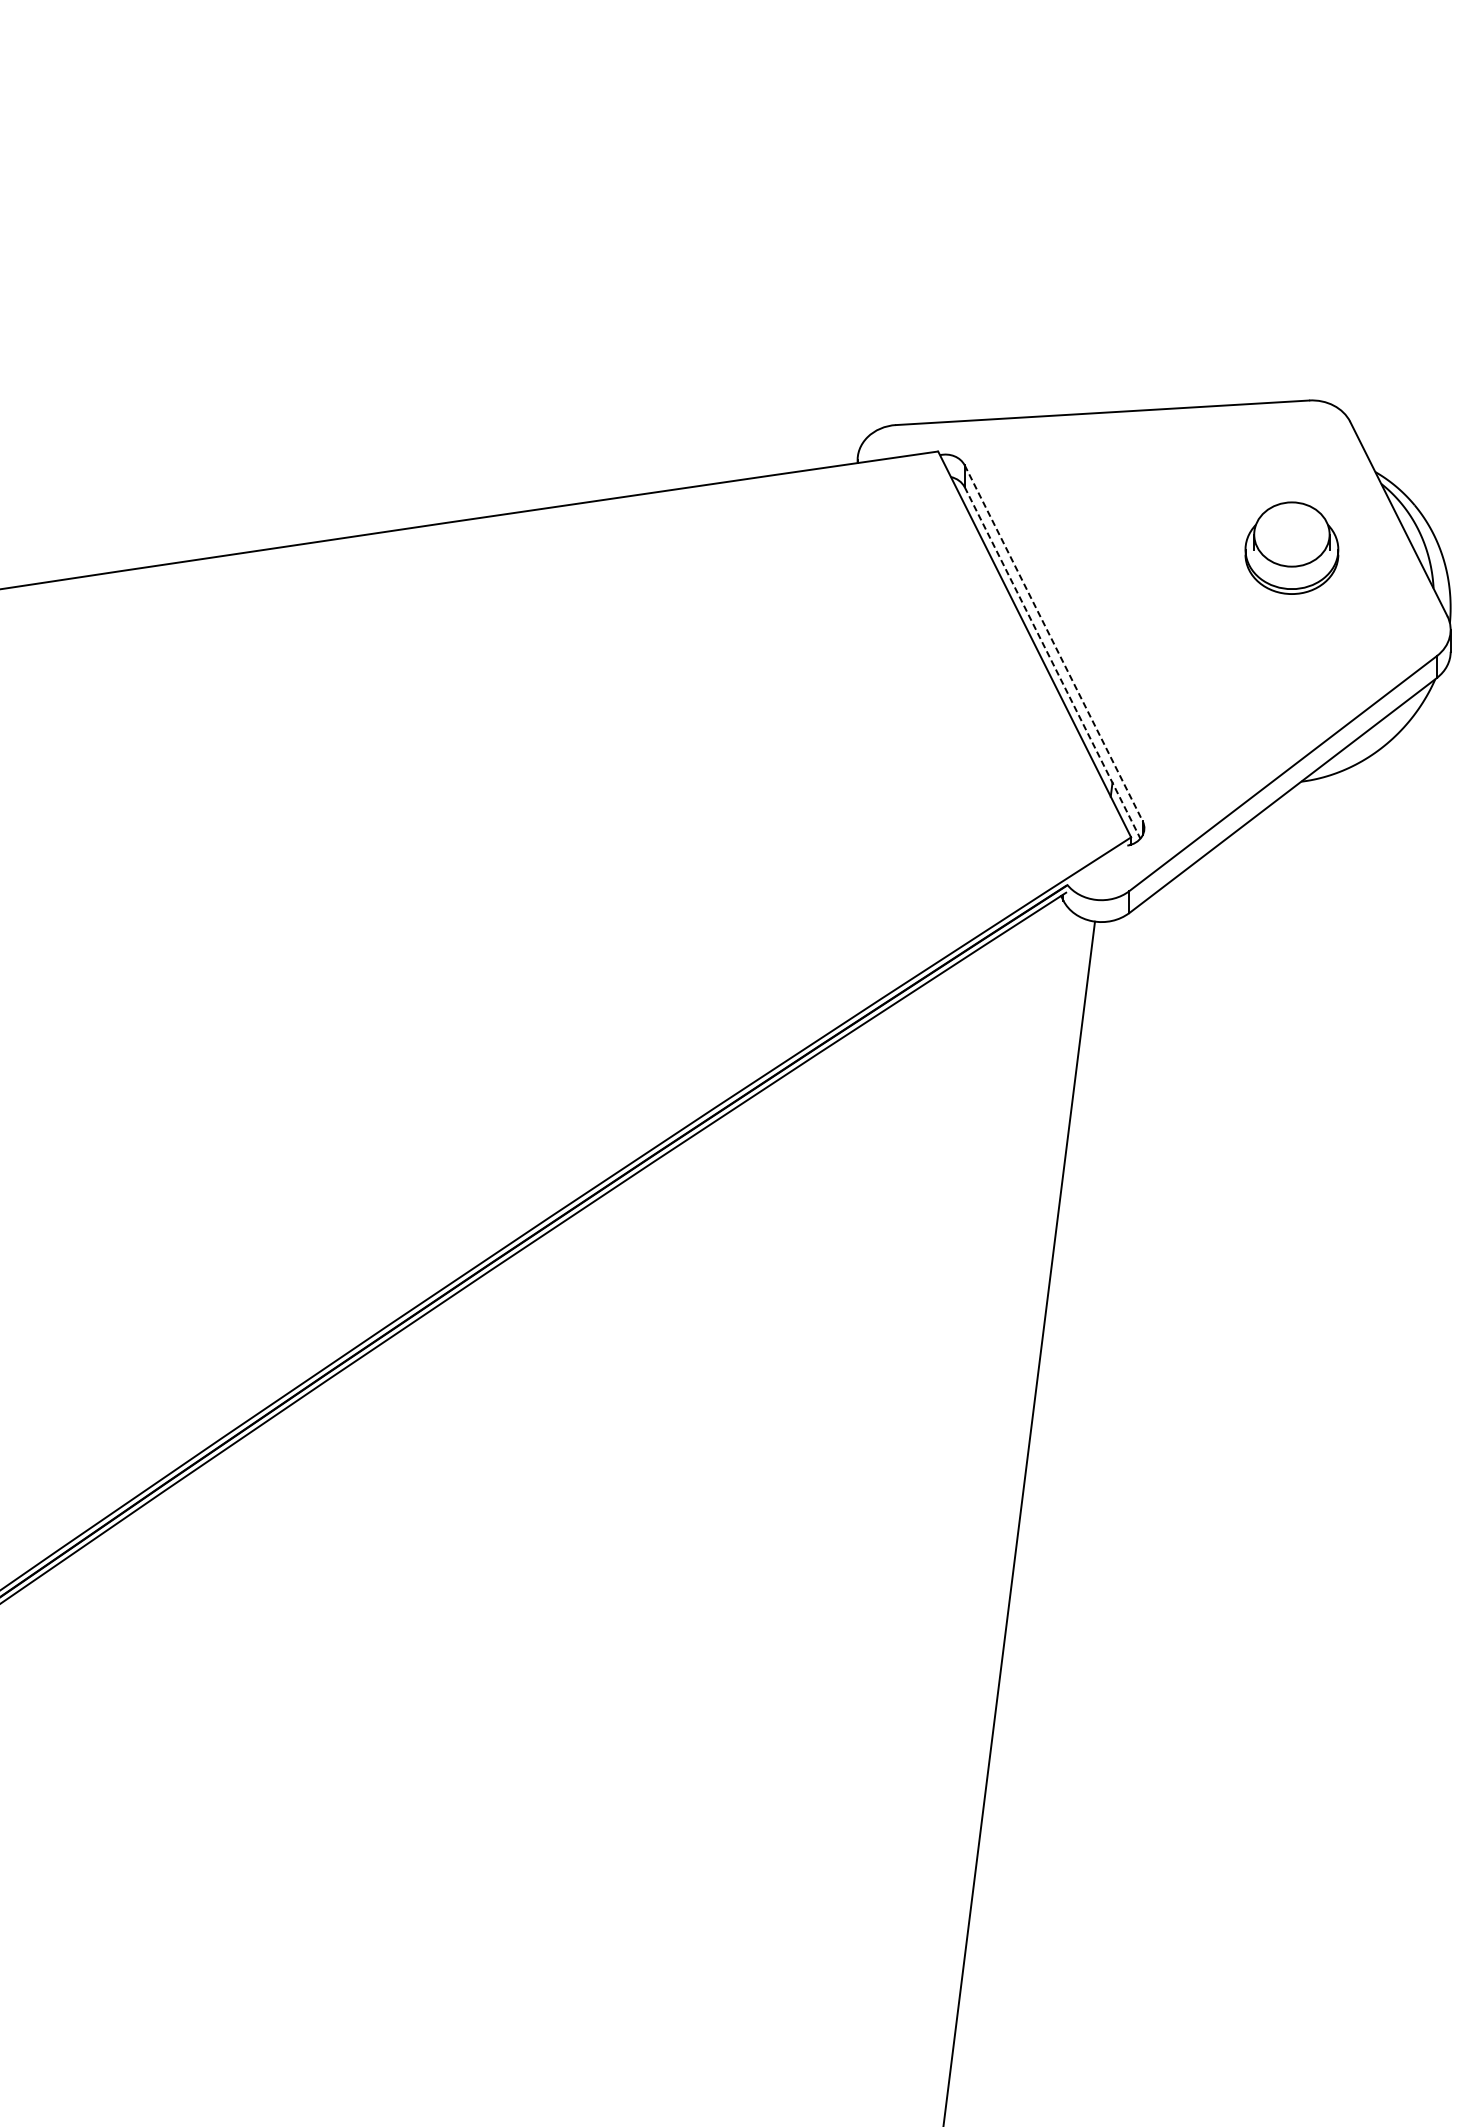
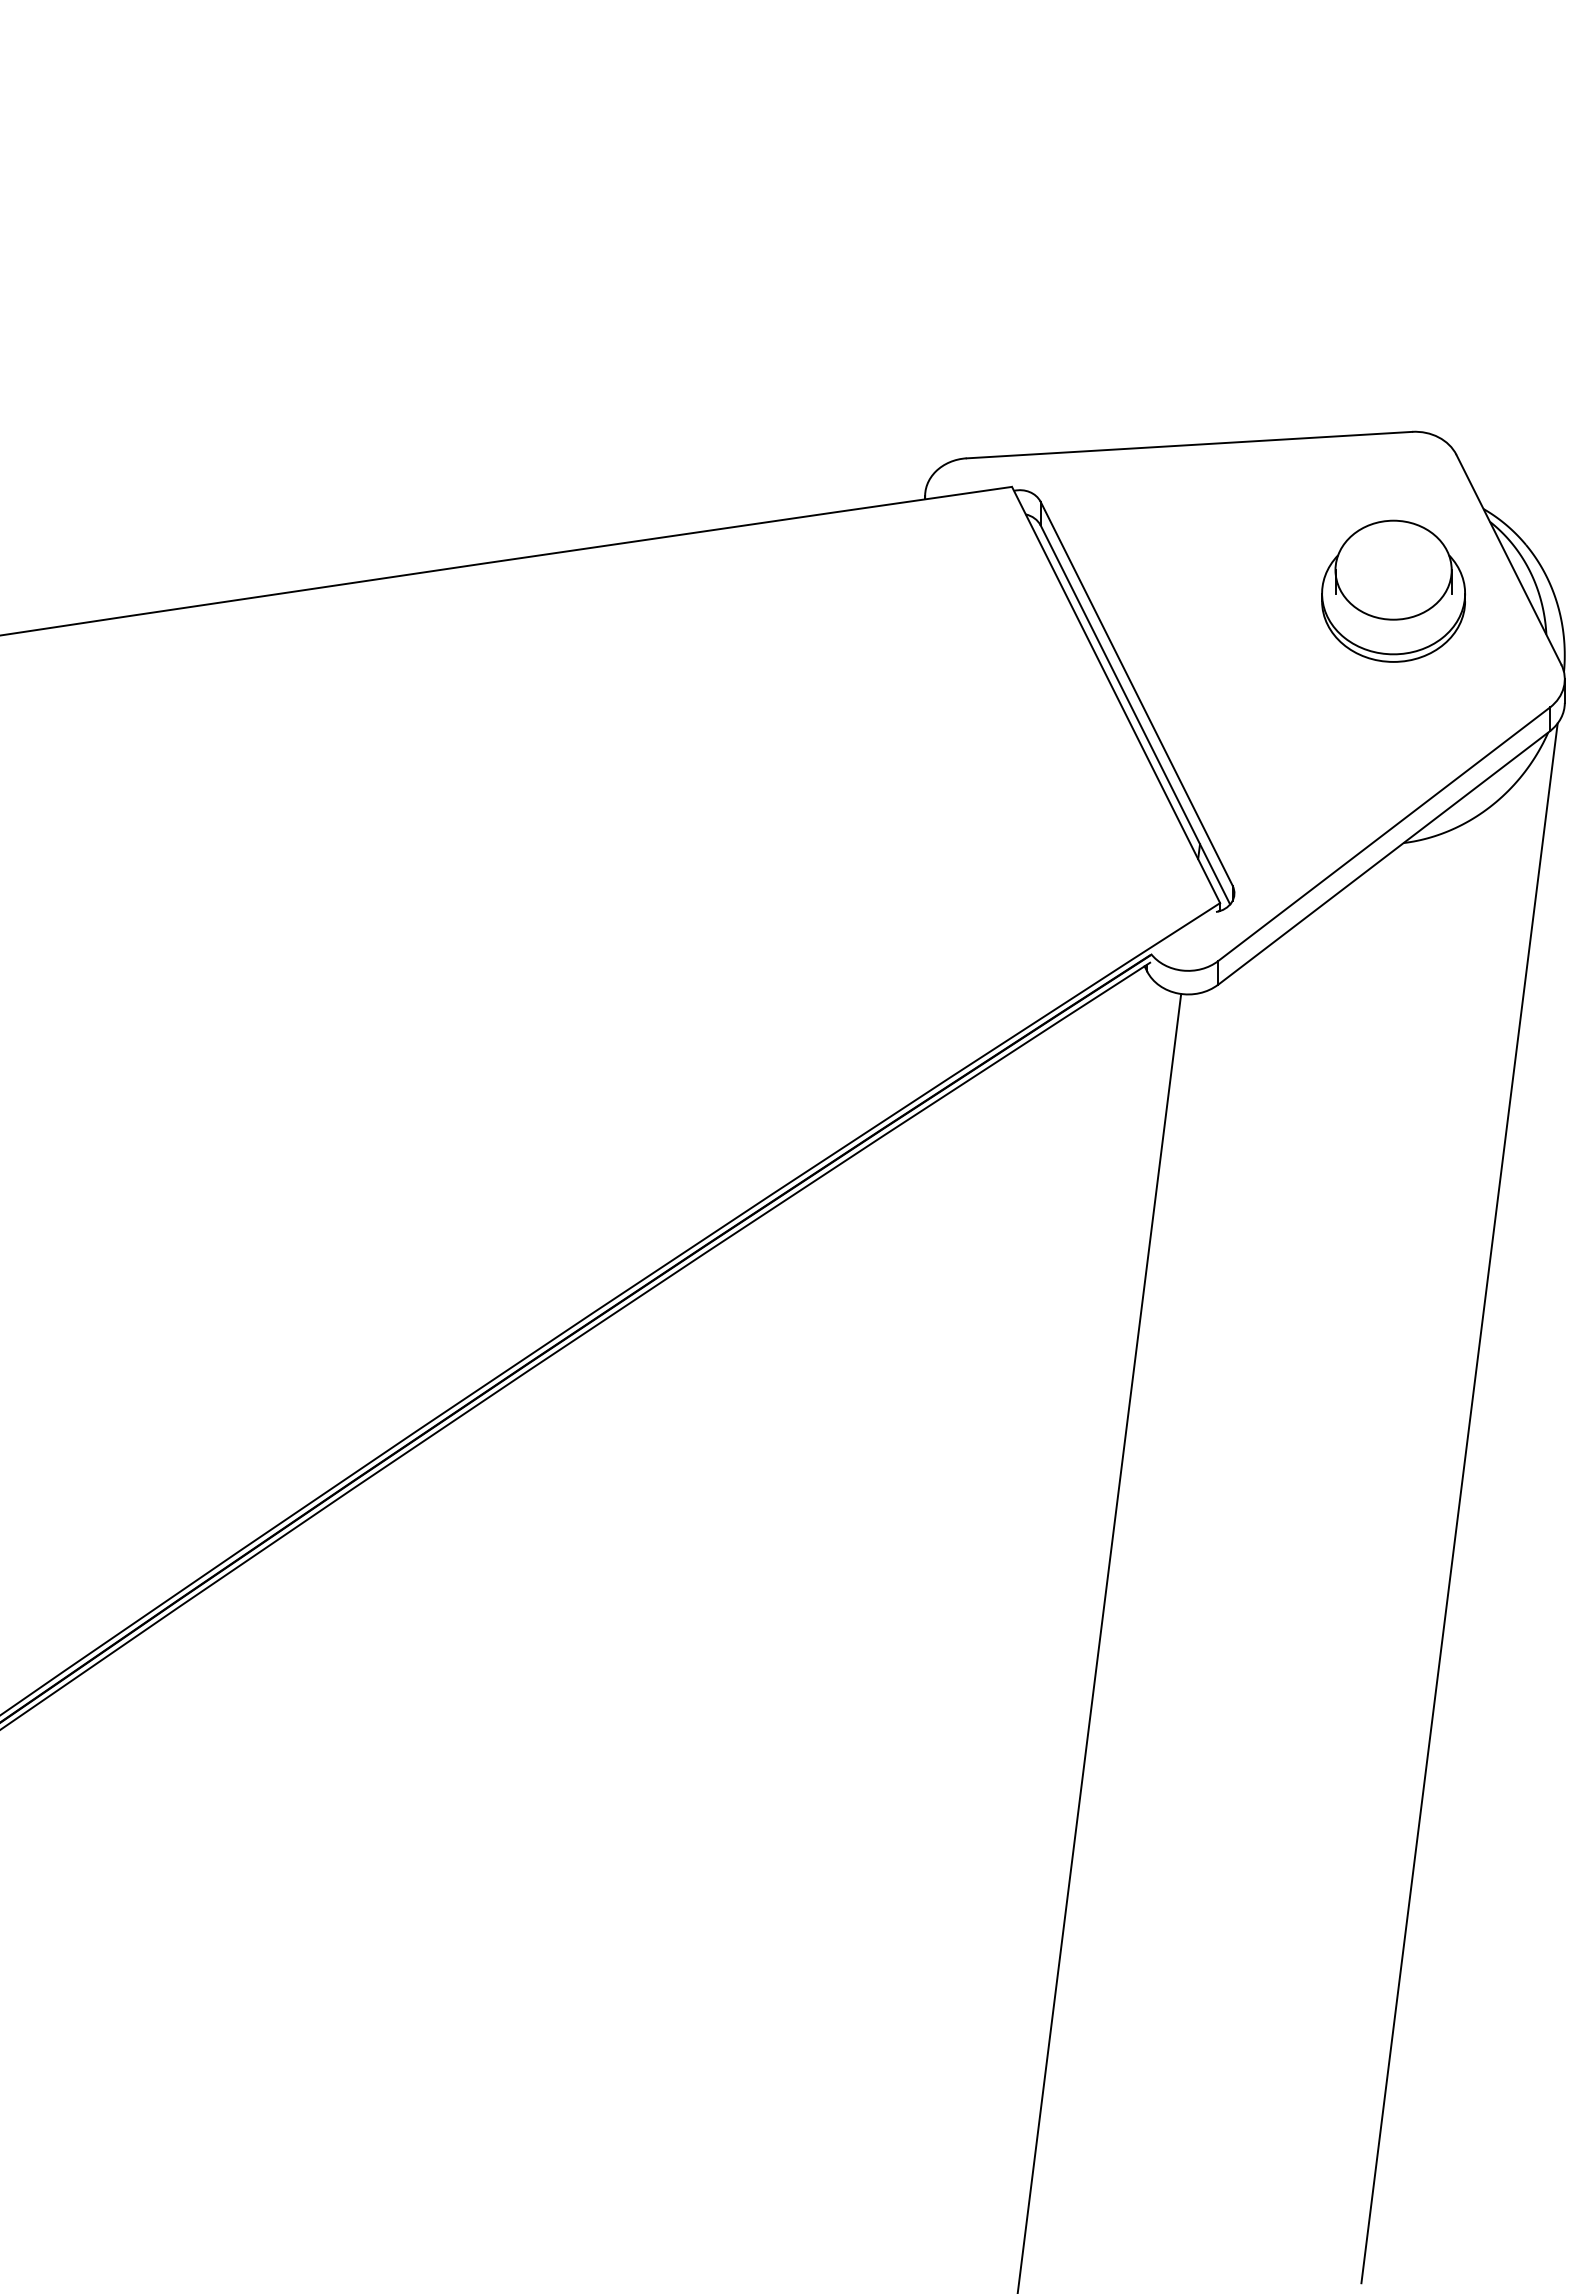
part: (1291, 547) -> (1393, 590), size x1.43
line: (1053, 643) -> (1136, 693), dashed -> solid
line: (1052, 662) -> (1135, 714), dashed -> solid
line: (1353, 1394) -> (1459, 1503), added

